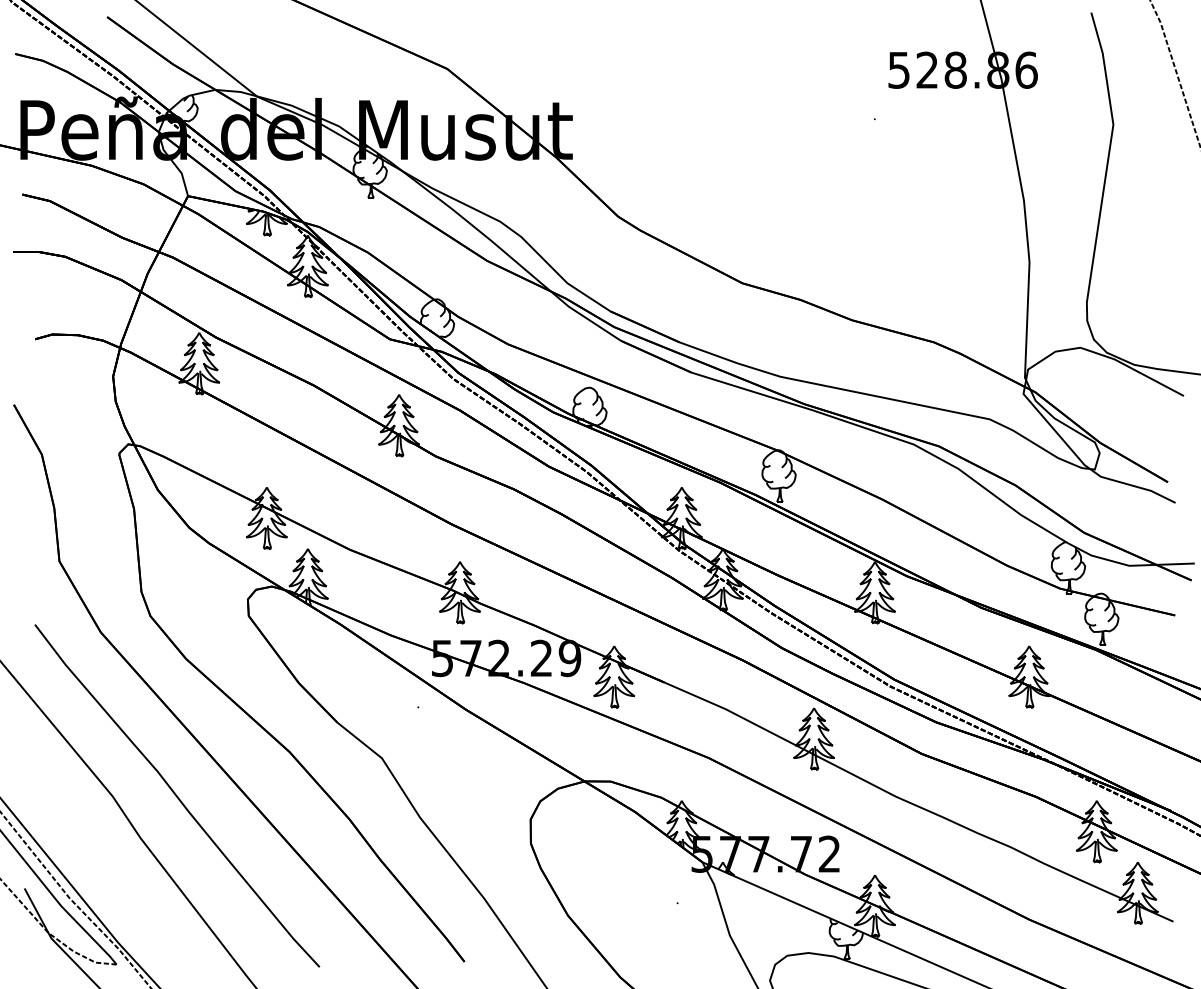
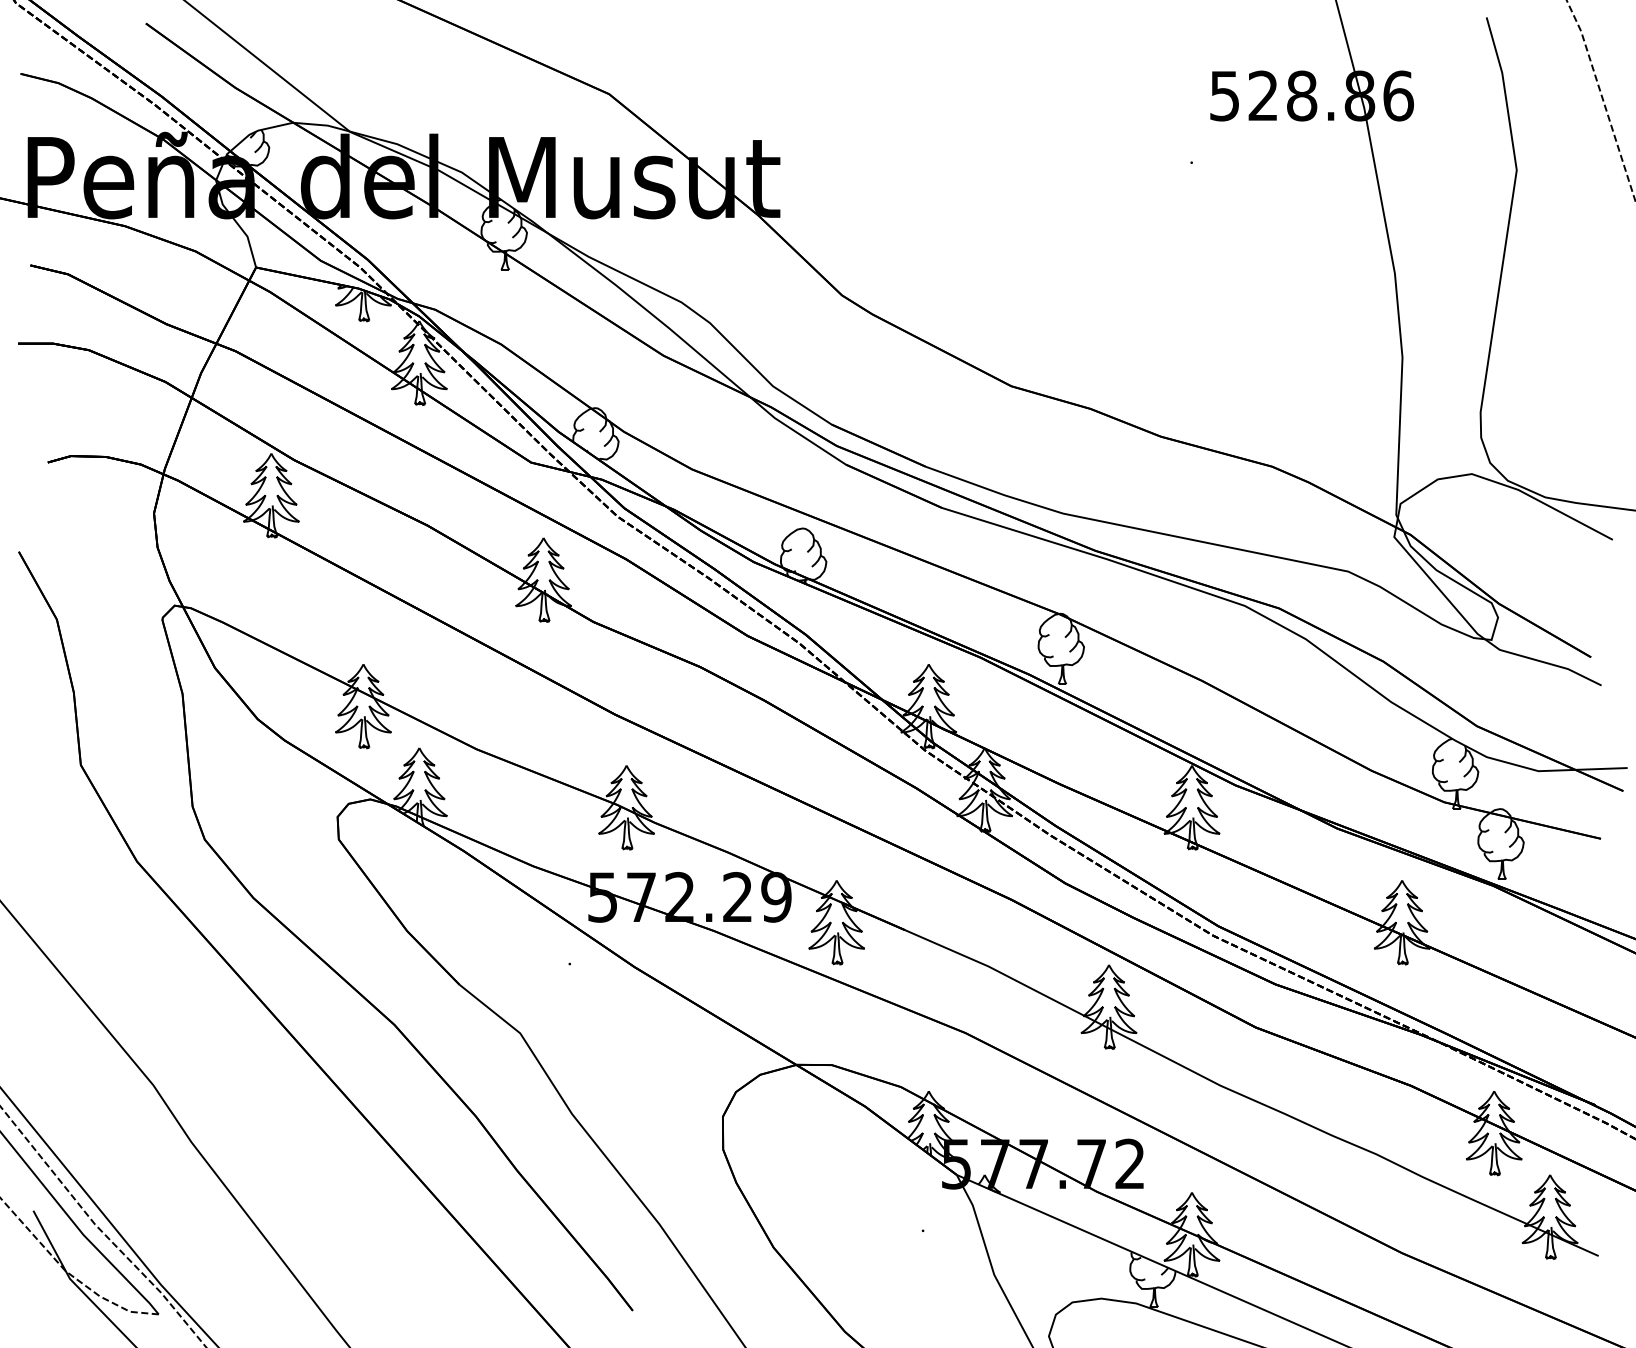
curve: (177, 795) -> (241, 1084), removed

